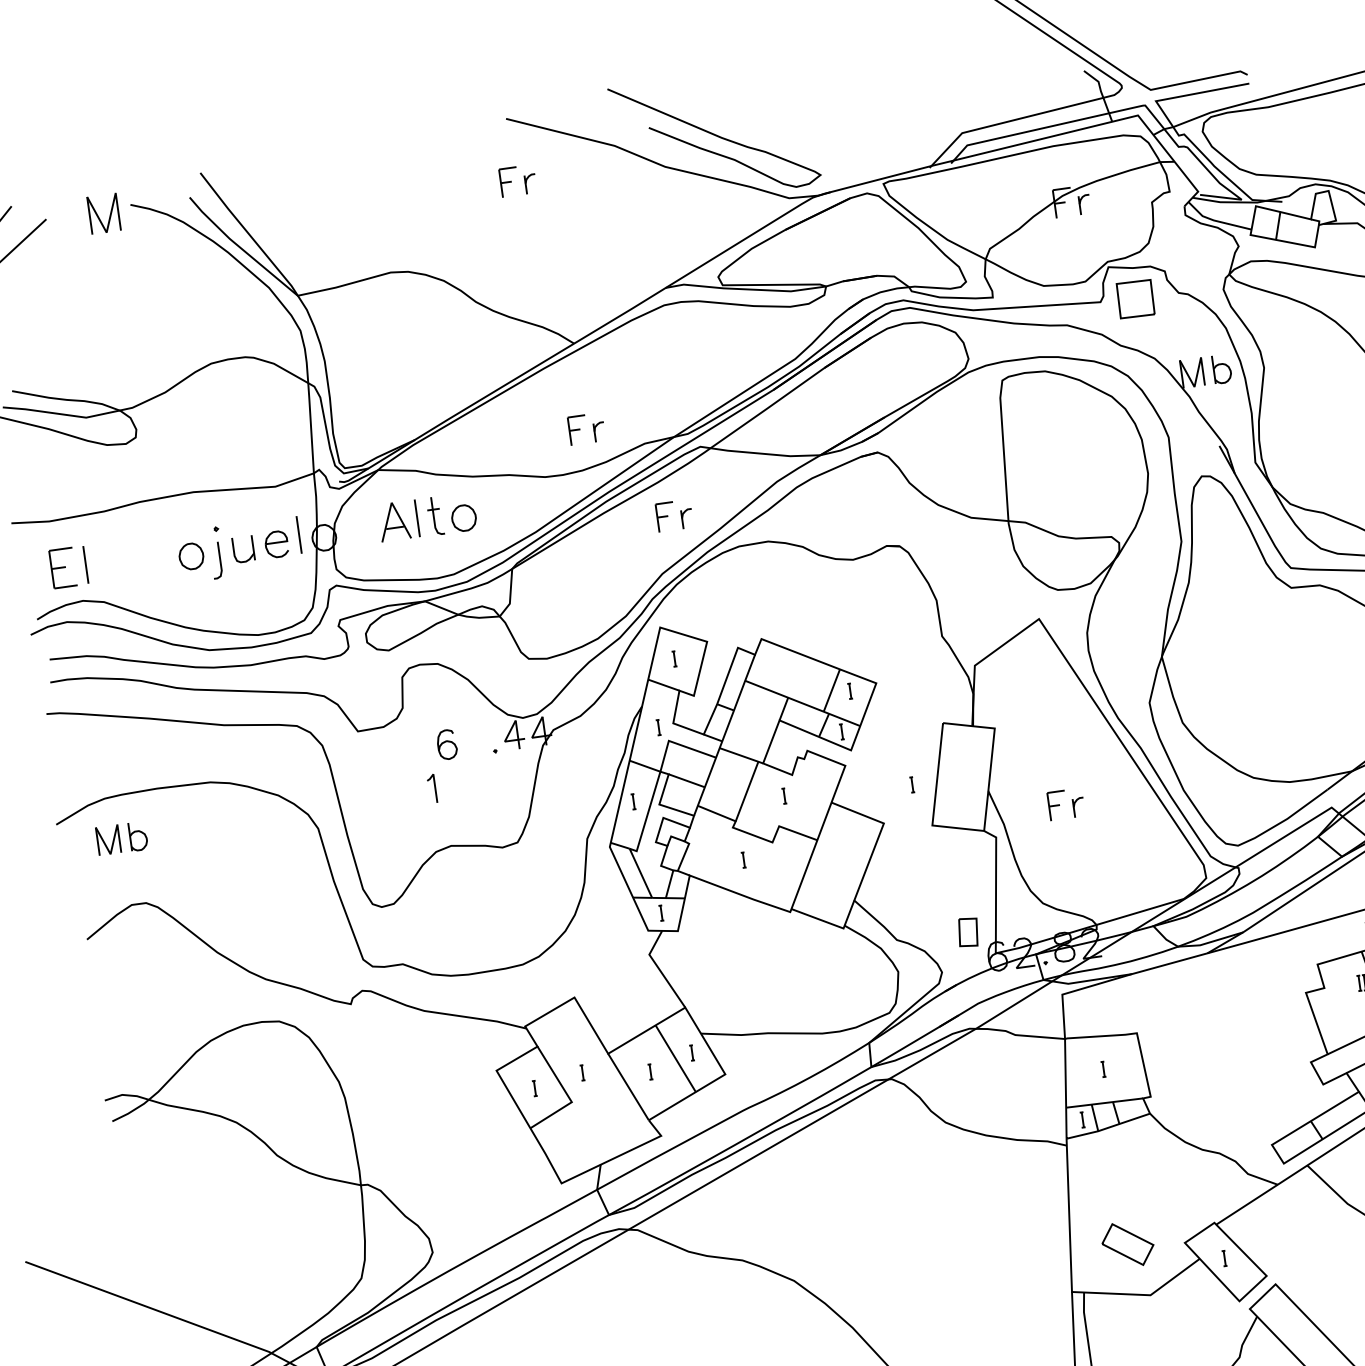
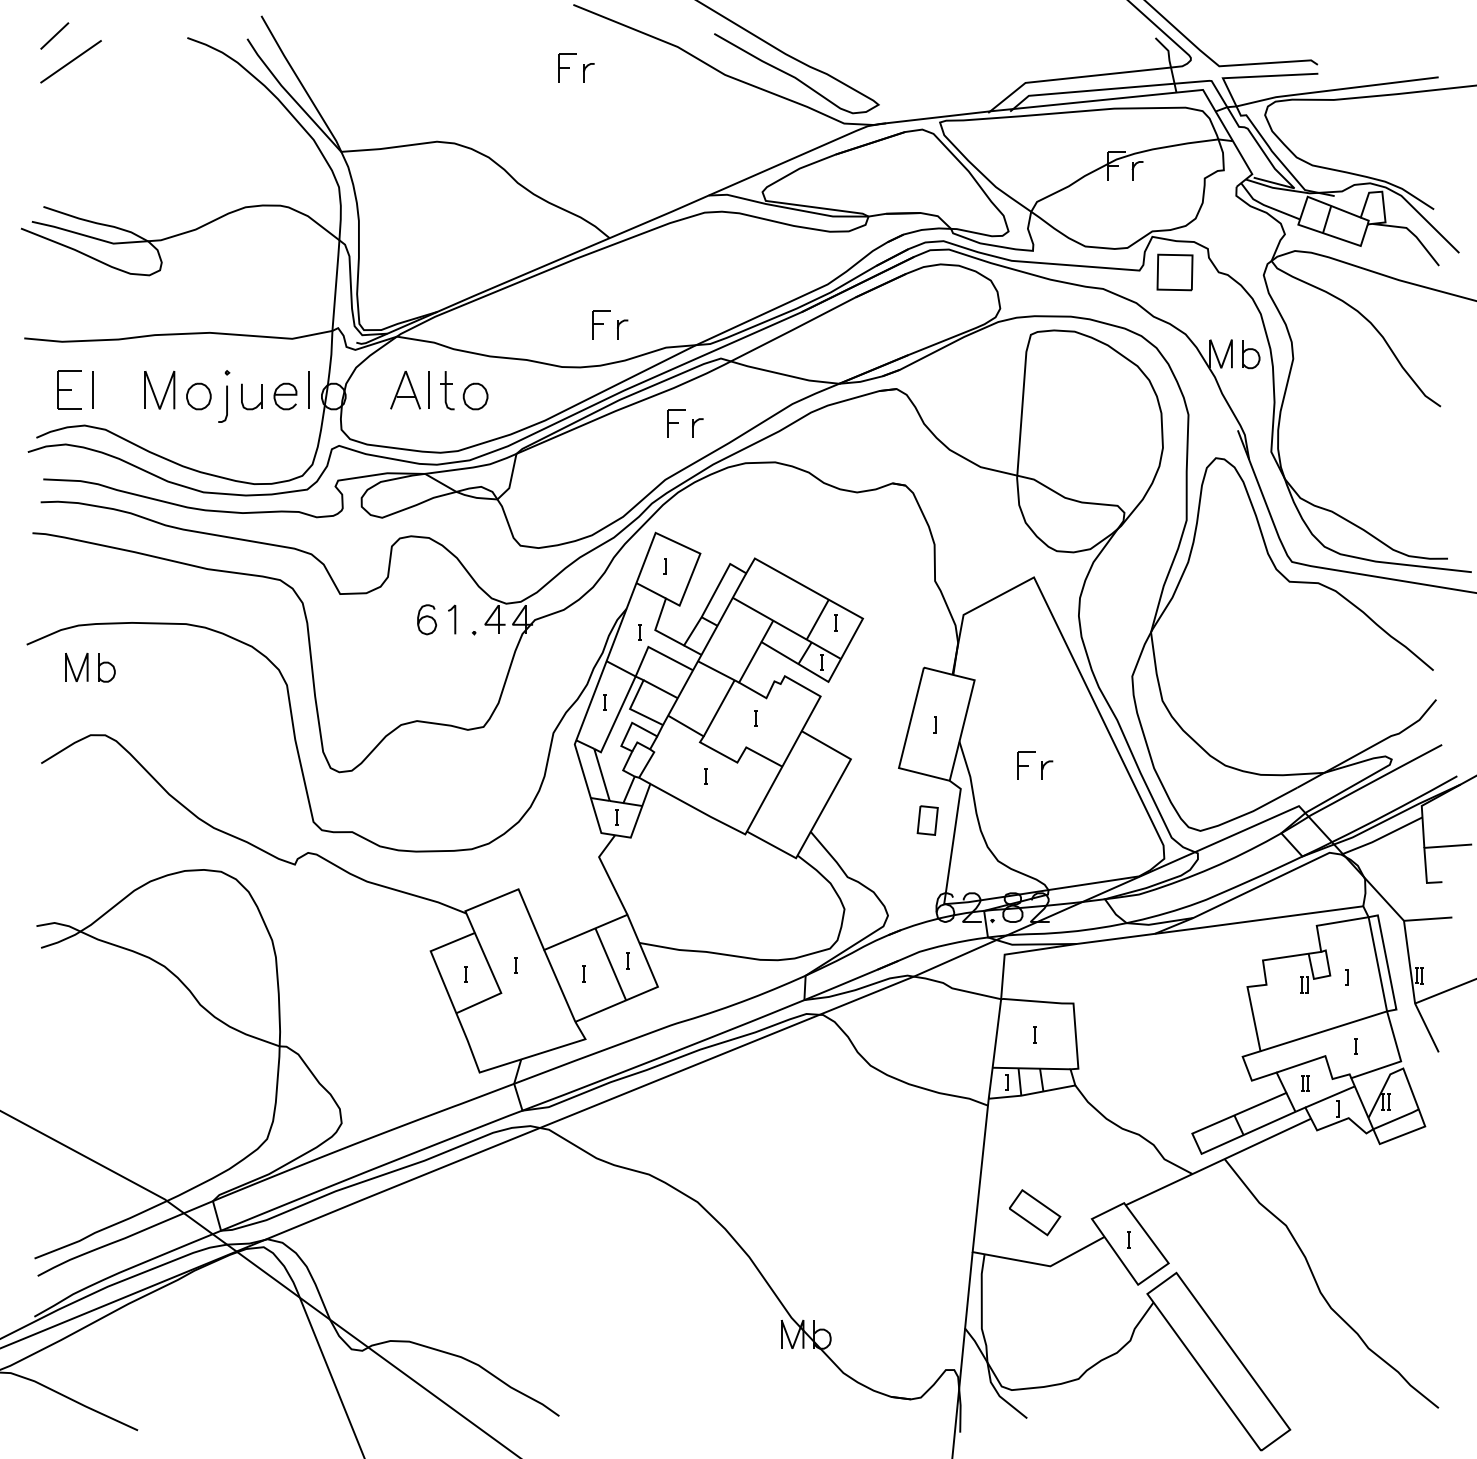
part: (103, 213) -> (159, 389), moved
part: (911, 784) -> (934, 724), moved
line: (434, 788) -> (454, 619), moved
part: (968, 932) -> (927, 820), moved

